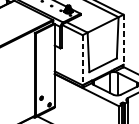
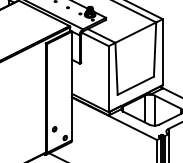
line: (123, 40) -> (162, 52), dashed -> solid
line: (82, 60) -> (108, 79), dashed -> solid

